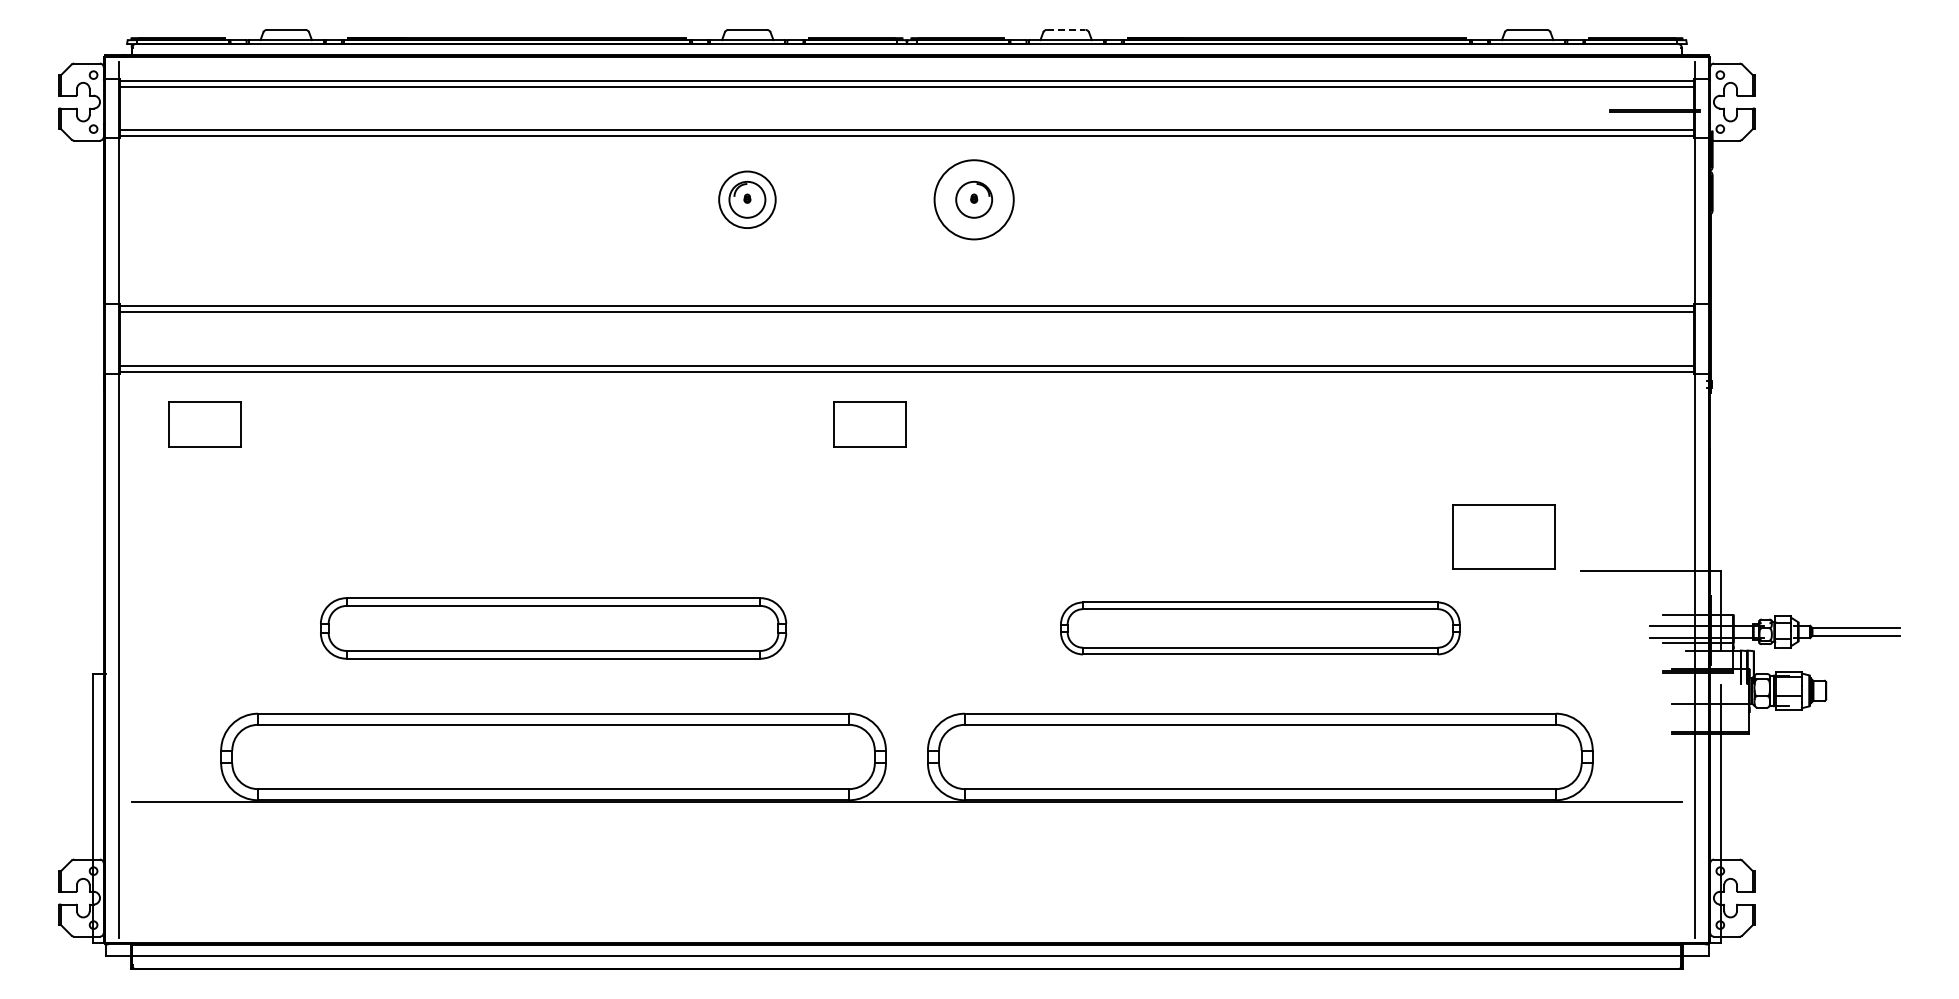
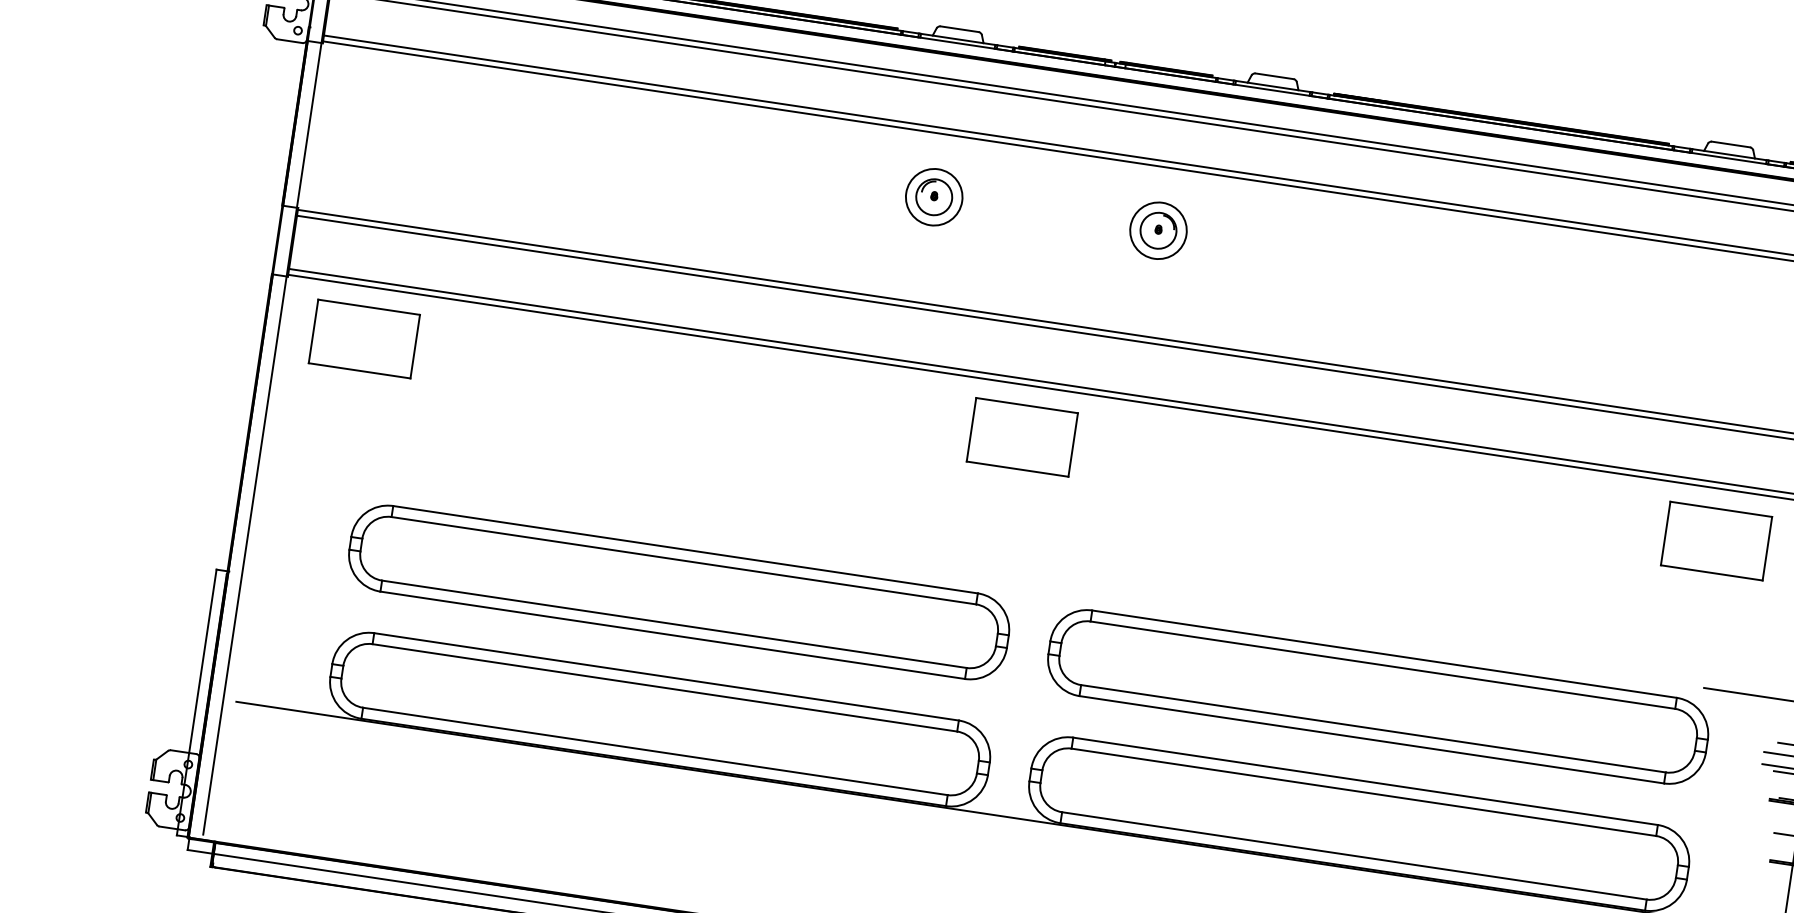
line: (1066, 29) -> (1274, 75), dashed -> solid
circle: (973, 199) -> (1157, 230), size x0.71
part: (204, 423) -> (364, 338), size x1.43
part: (869, 423) -> (1021, 436), size x1.43
part: (1503, 536) -> (1716, 540), moved
part: (553, 628) -> (679, 592), size x1.43
part: (1260, 628) -> (1378, 697), size x1.67

